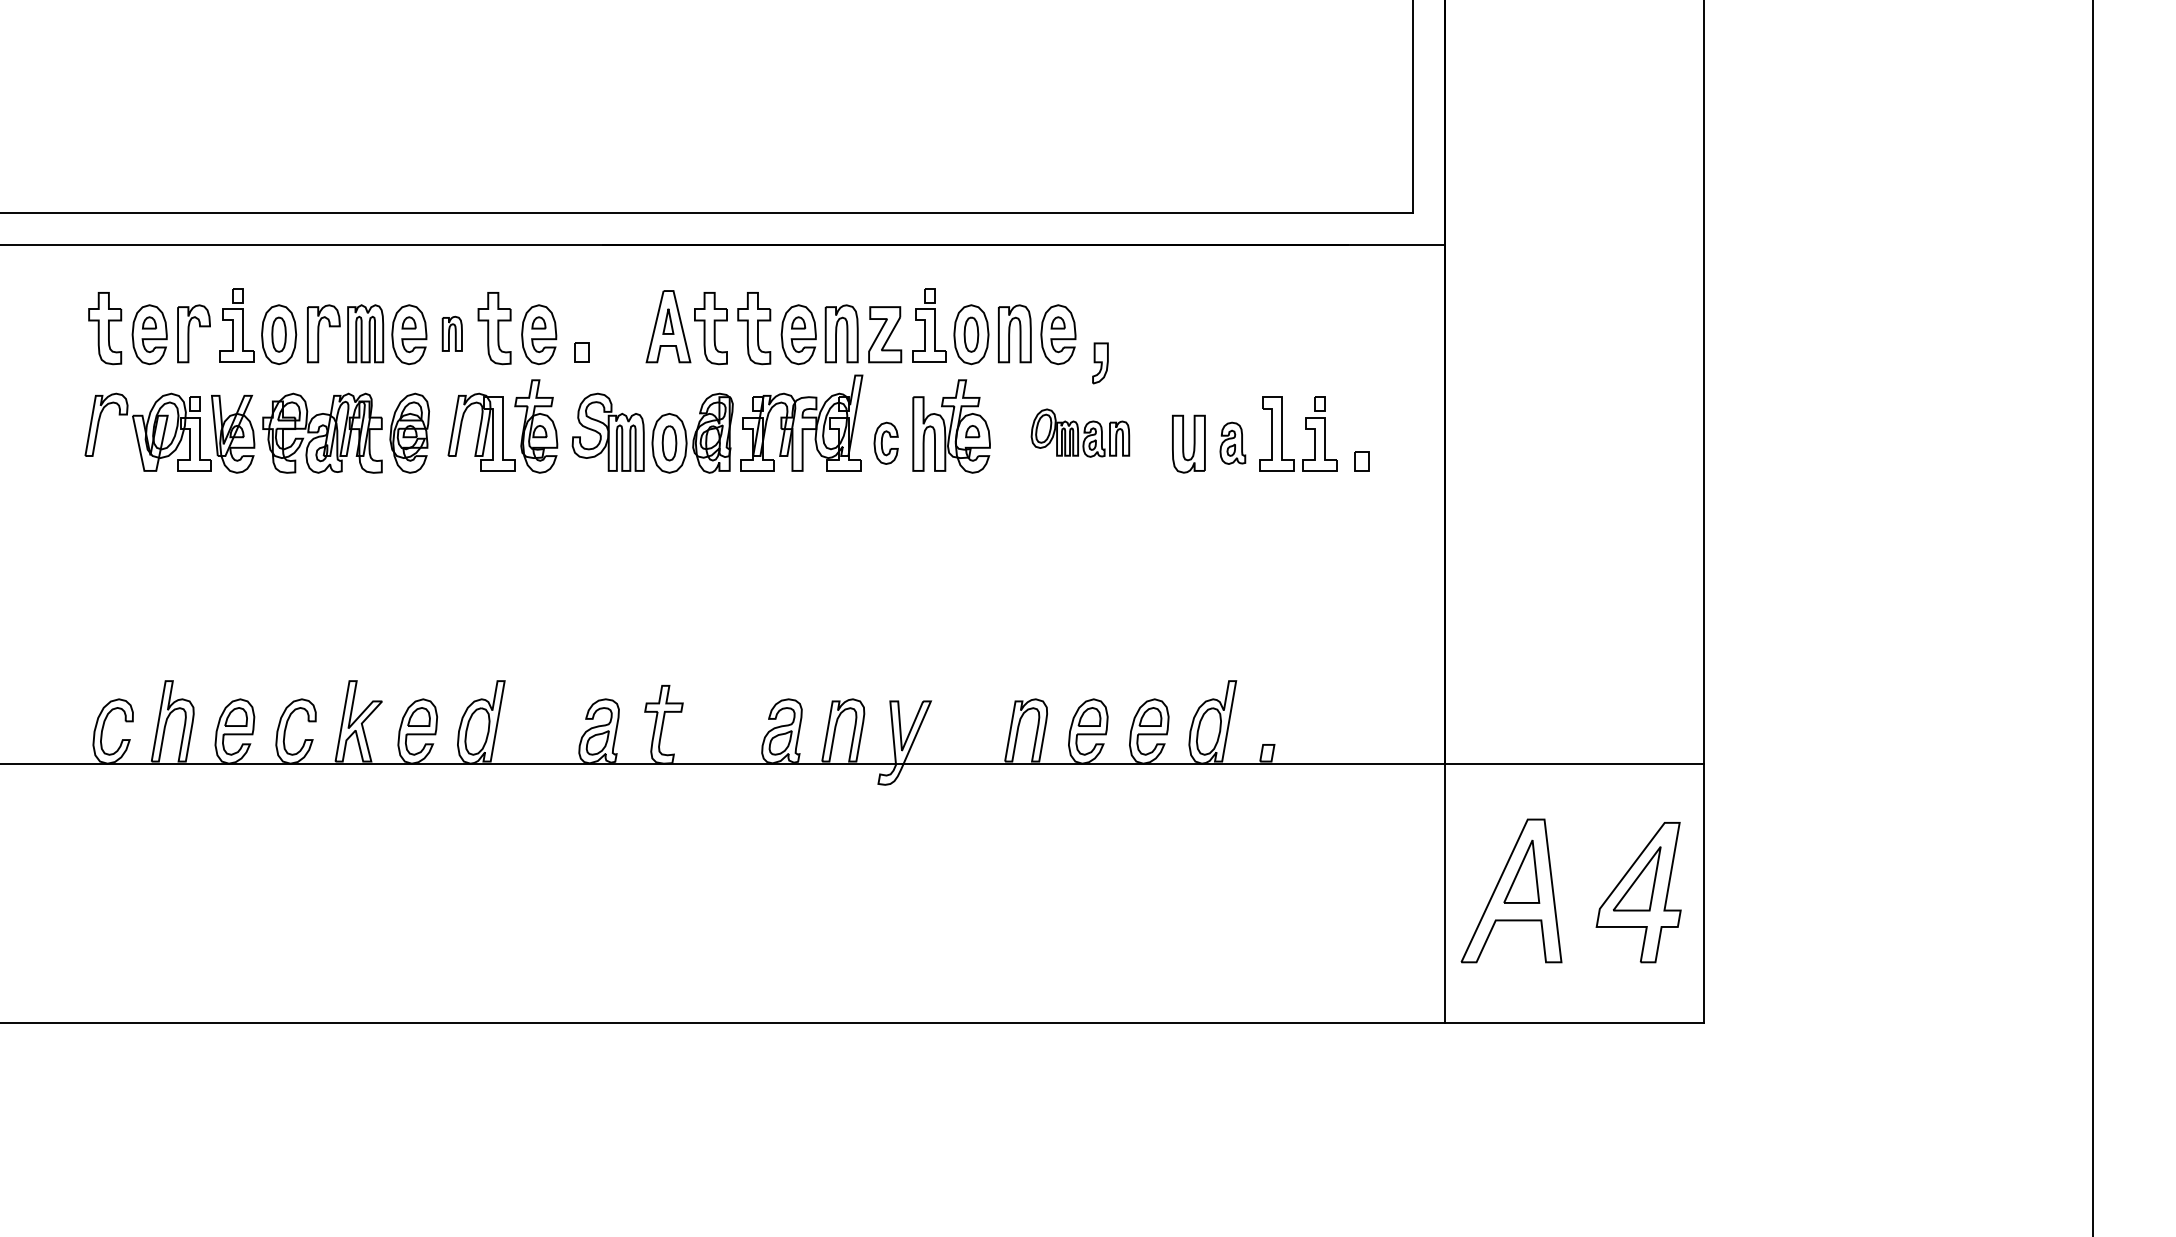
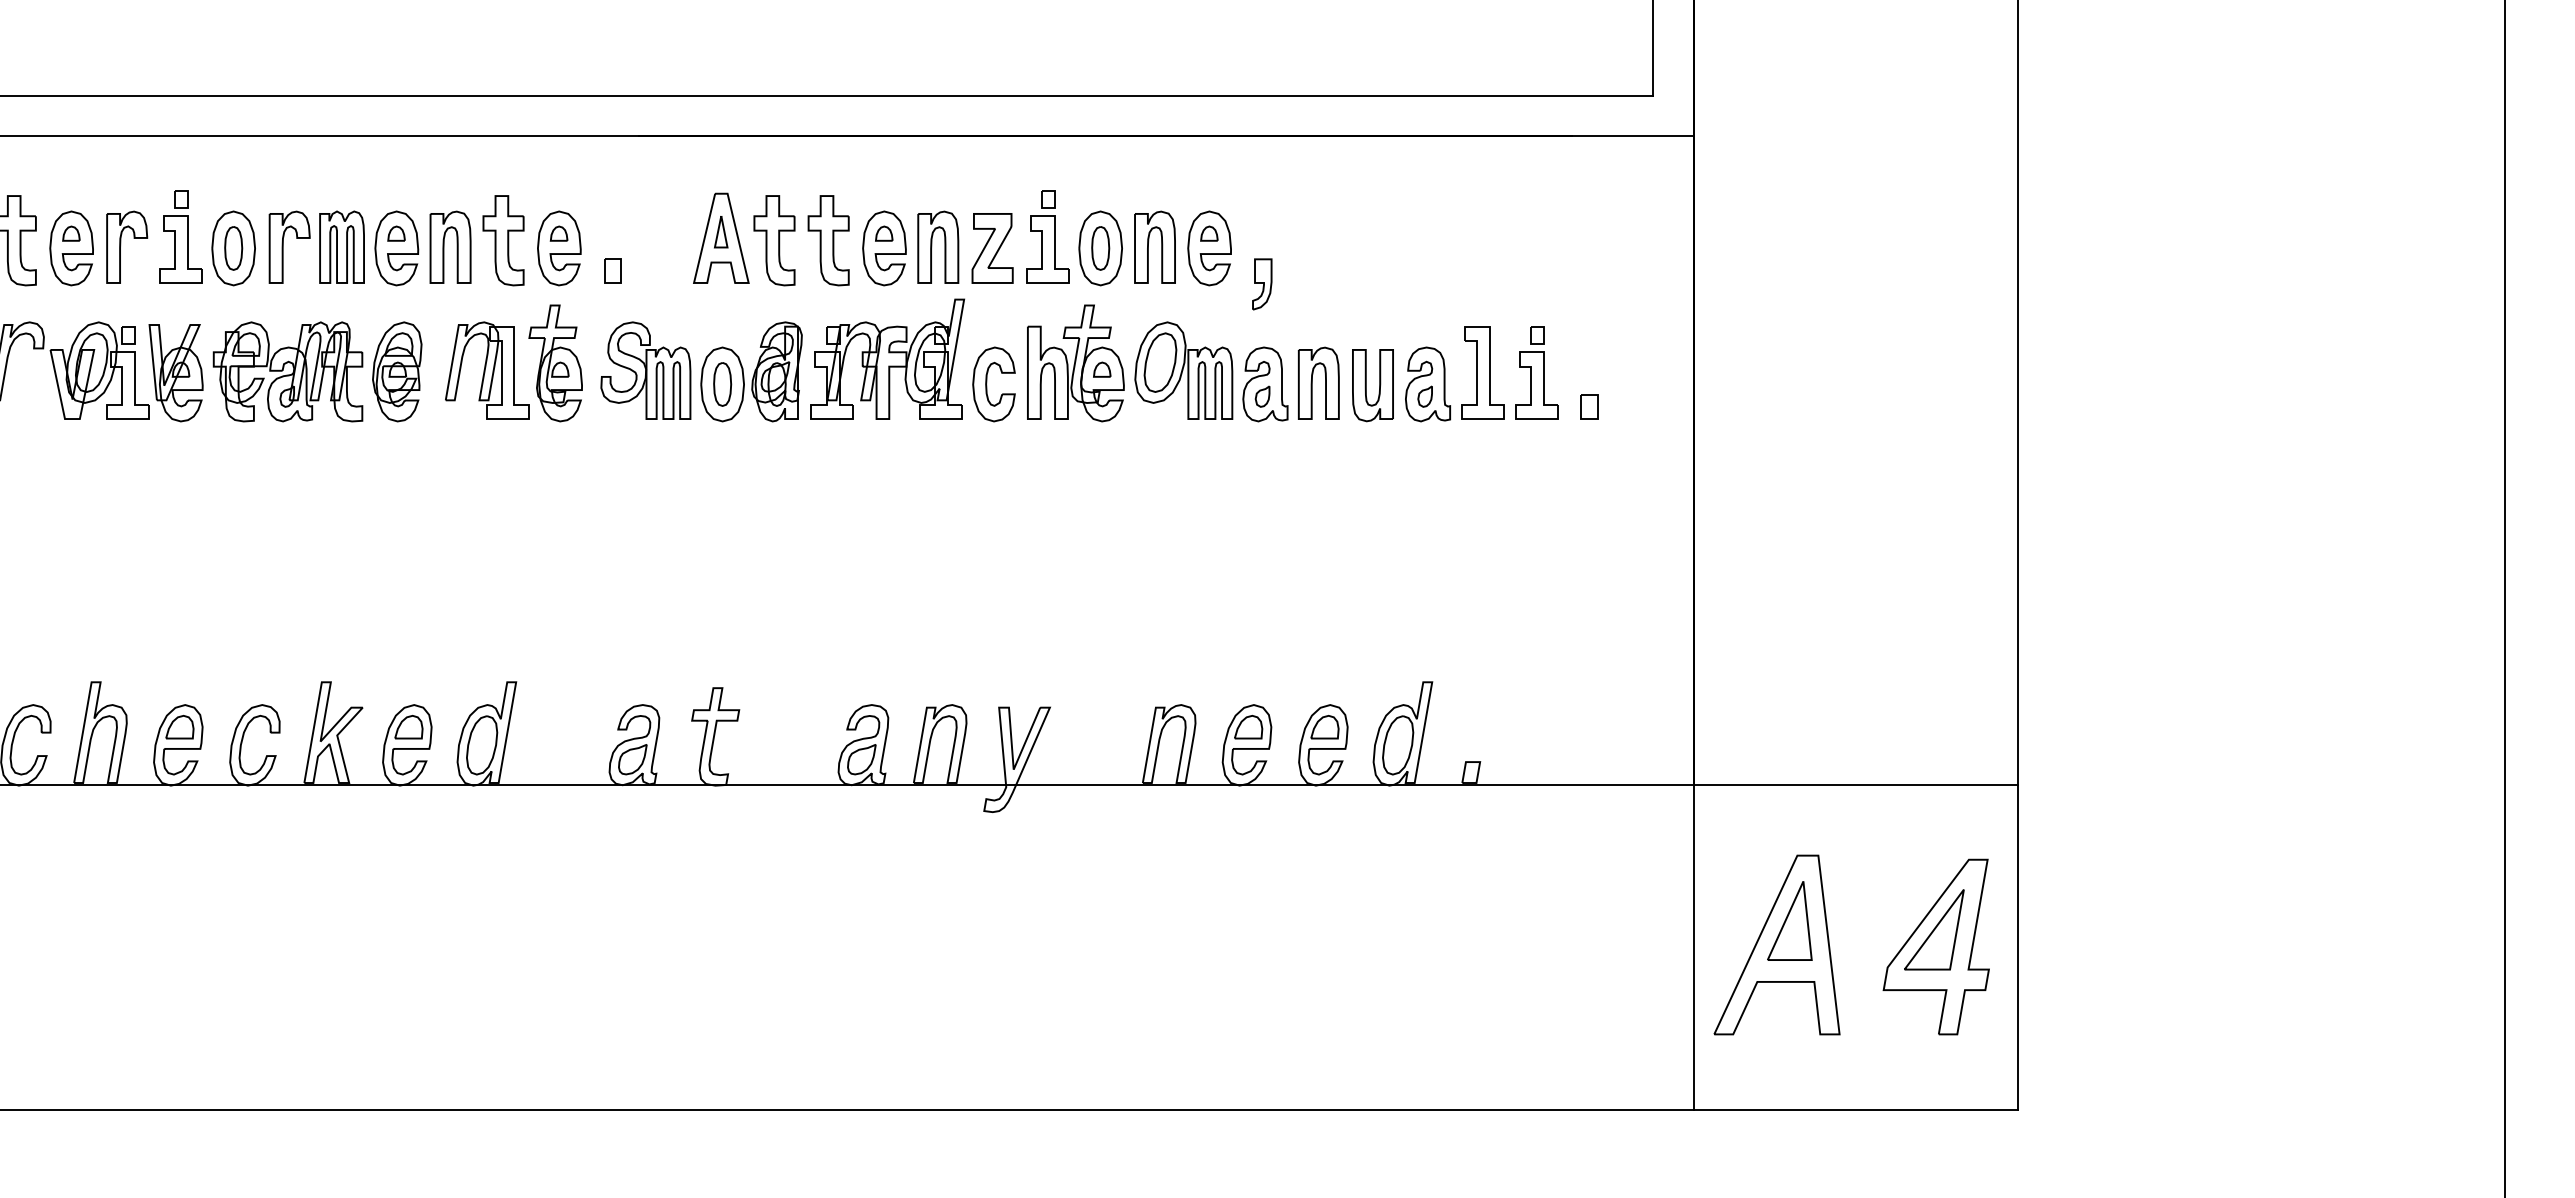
part: (452, 333) -> (450, 246), size x1.67
part: (1080, 432) -> (1237, 370), size x1.67
part: (885, 443) -> (993, 384), size x1.43
part: (1232, 443) -> (1427, 384), size x1.43

